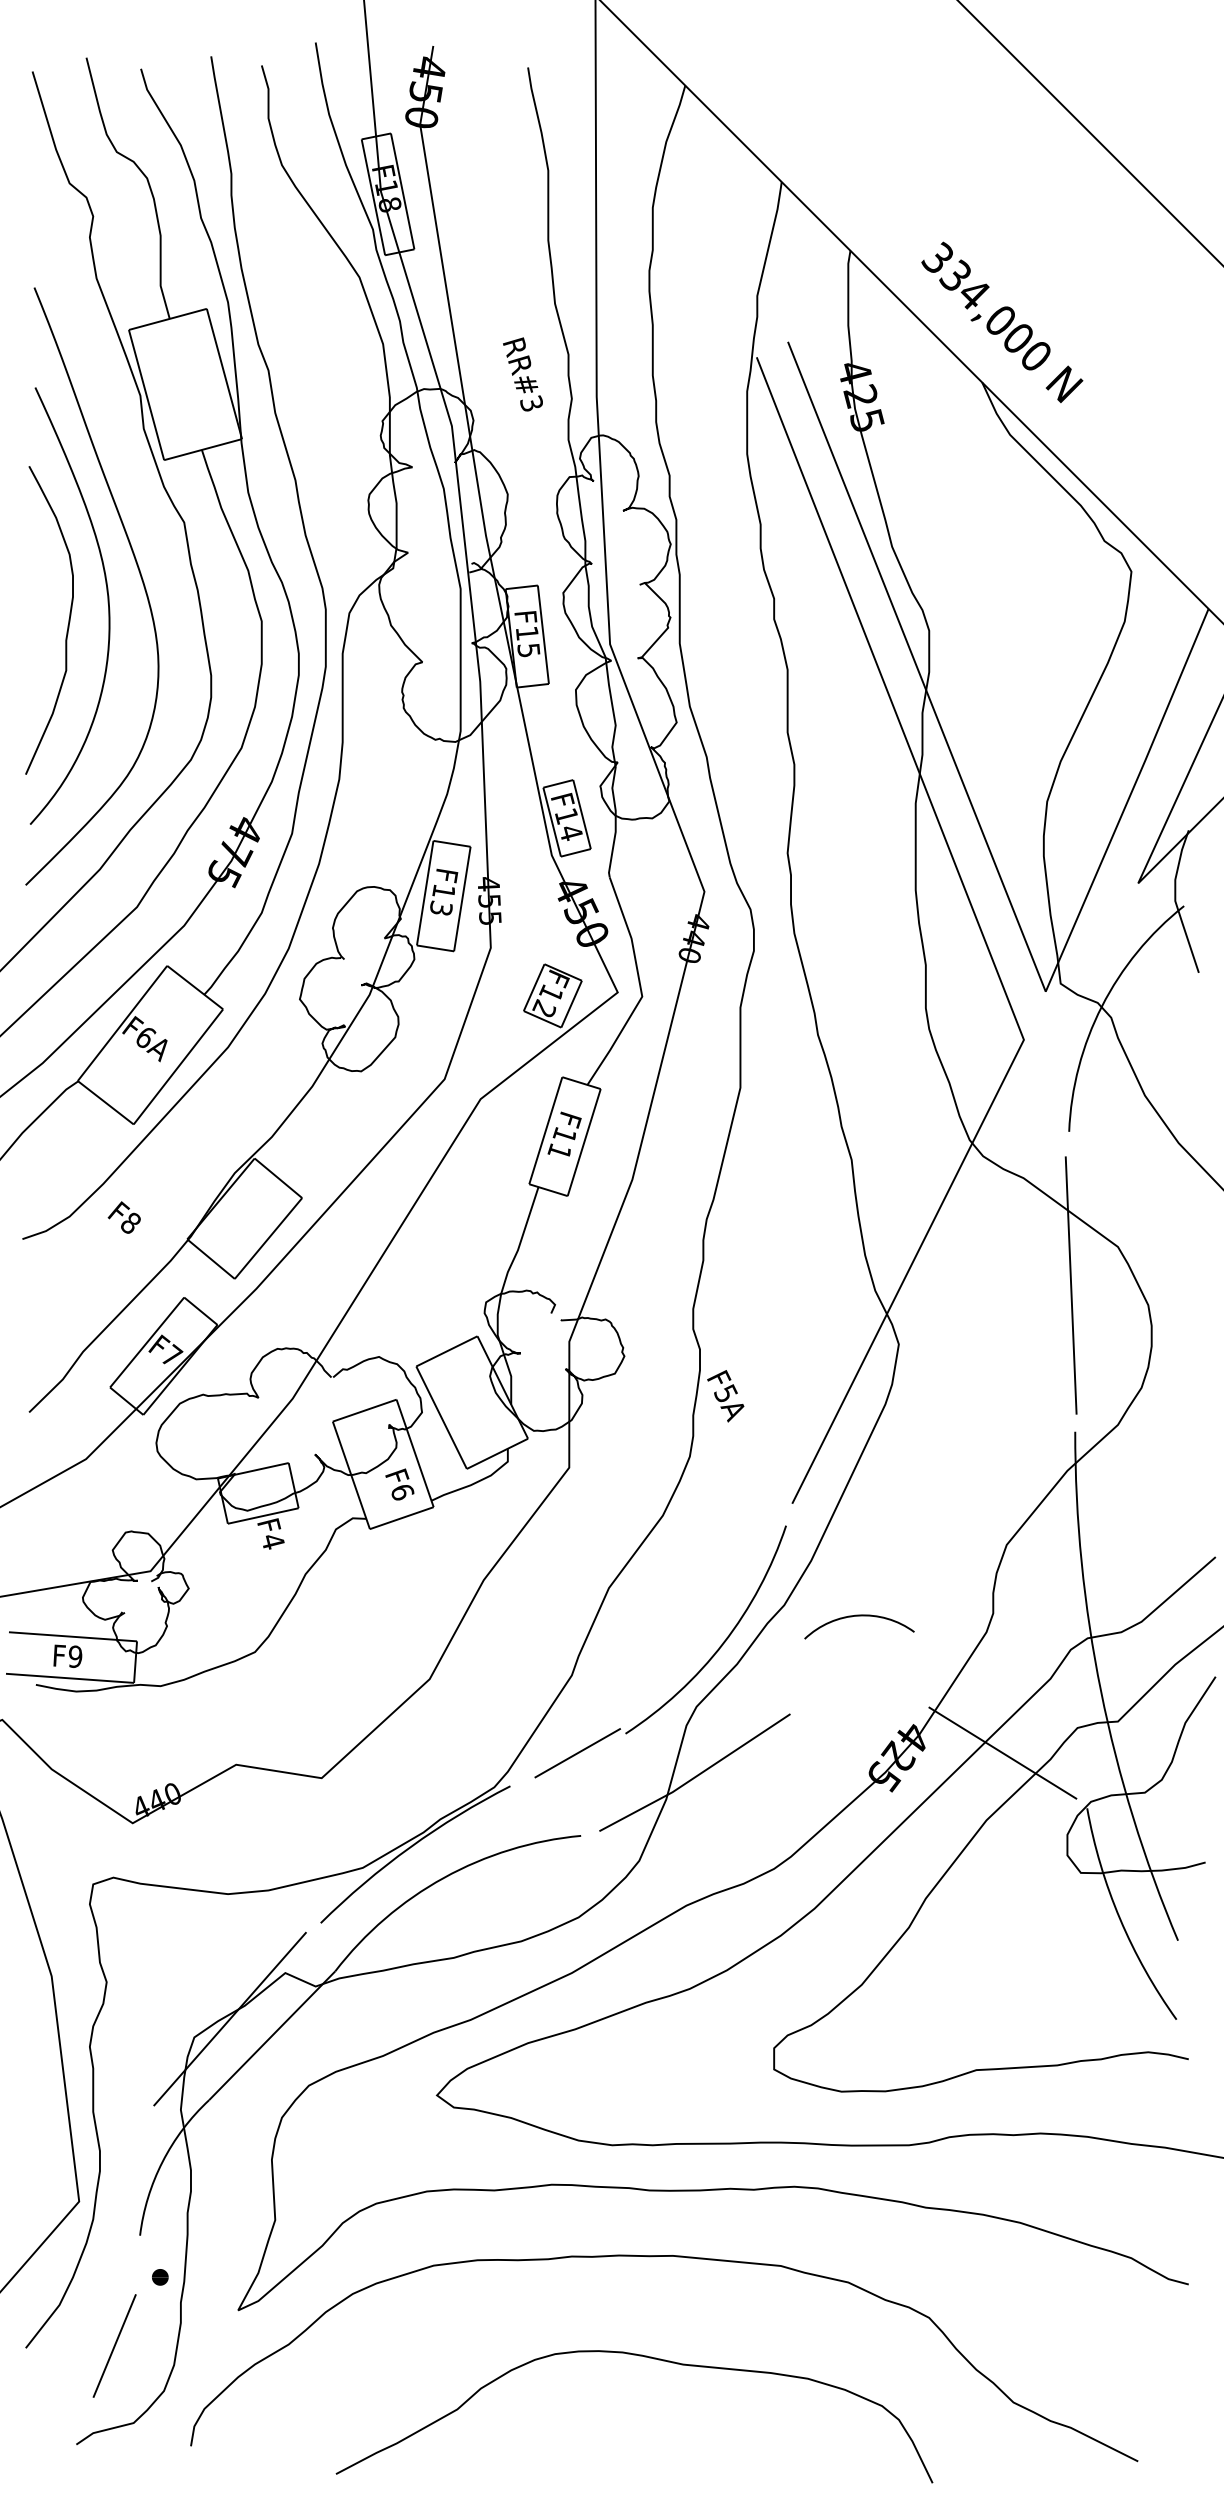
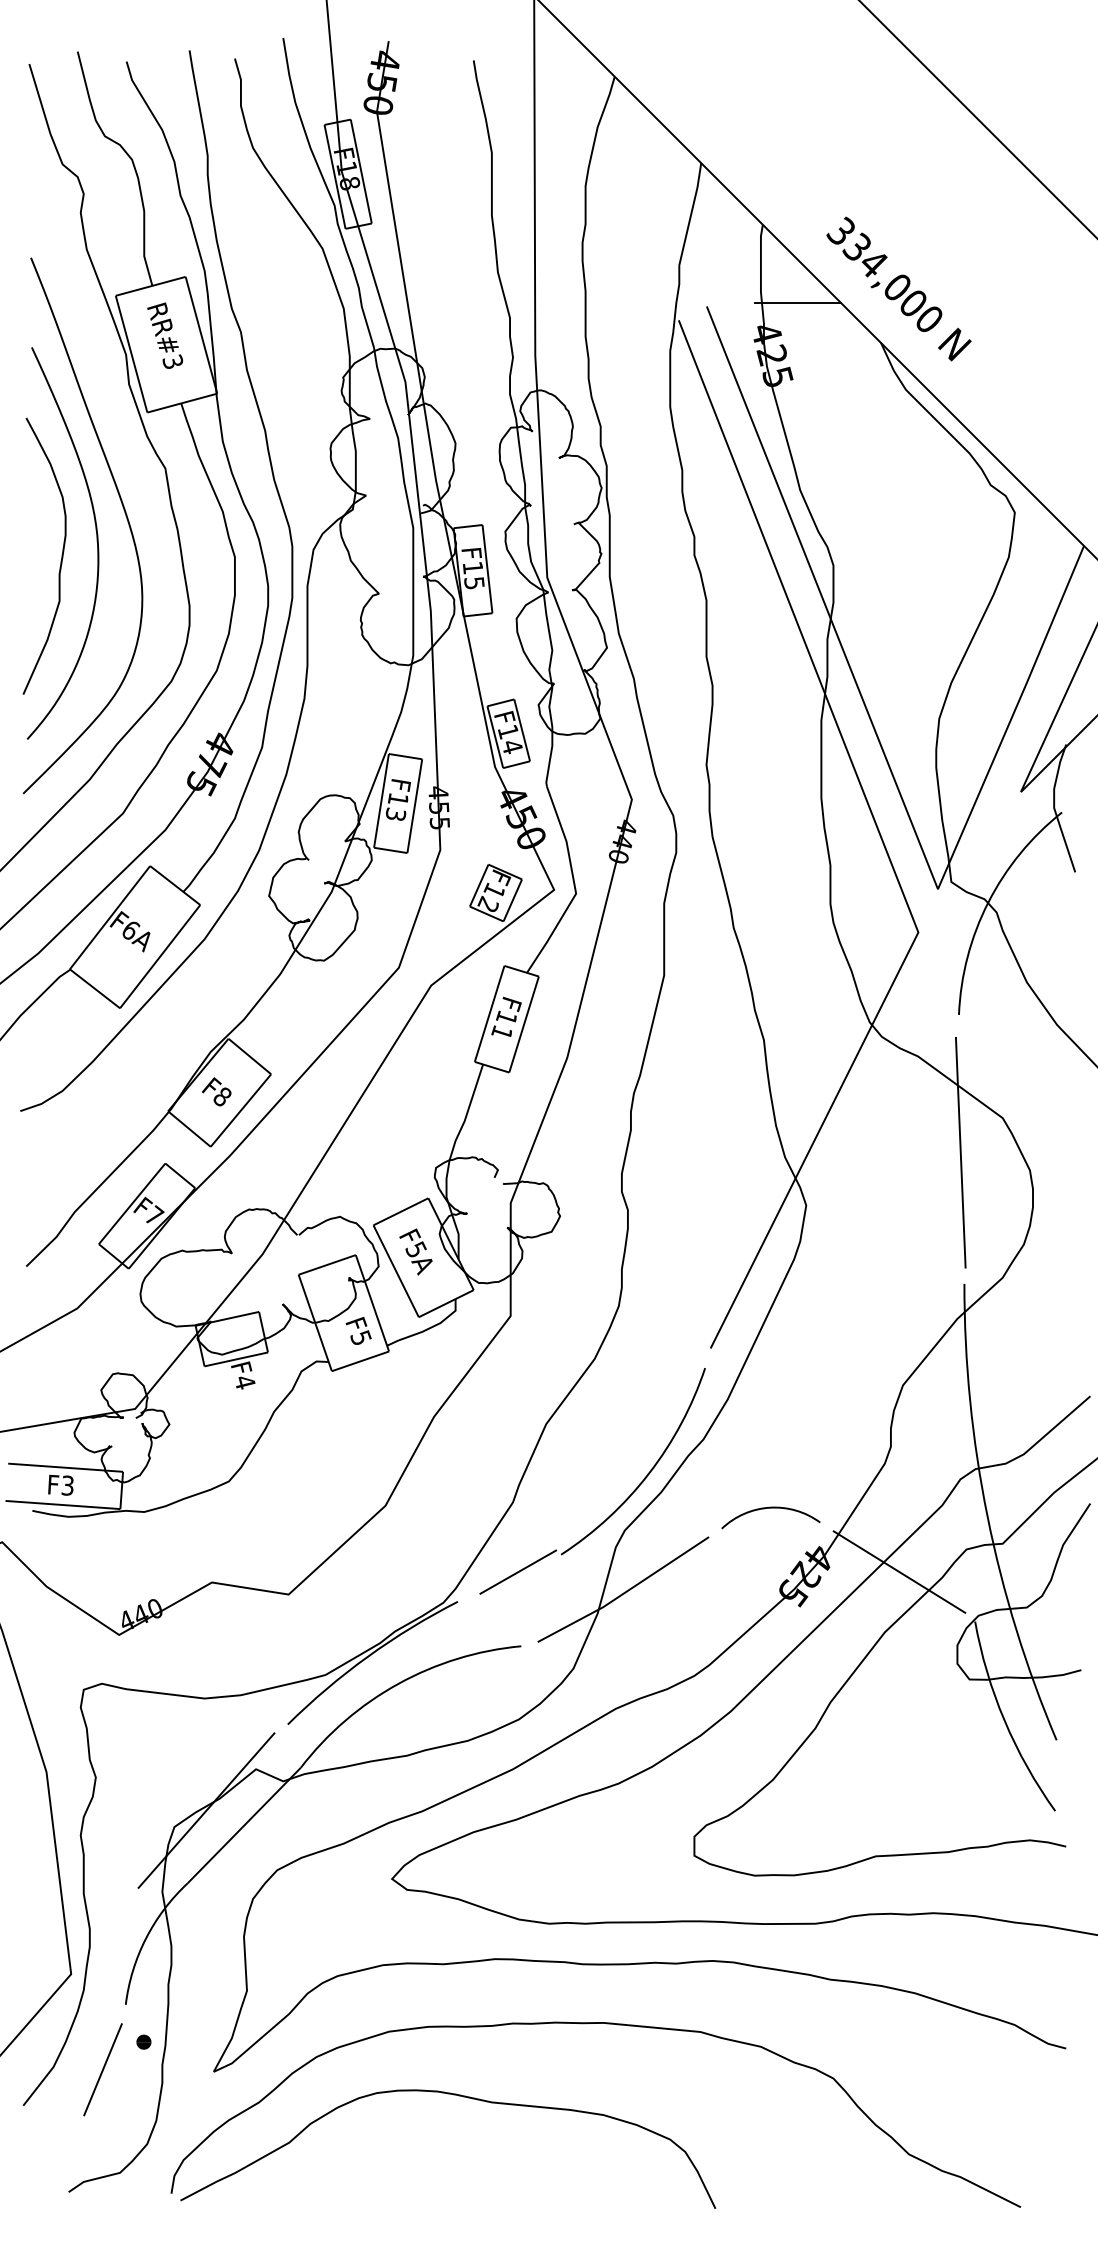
line: (889, 337) -> (797, 302), added
text: (523, 374) -> (165, 335), moved
text: (124, 1217) -> (216, 1091), moved
text: (725, 1395) -> (415, 1251), moved
text: (401, 1491) -> (360, 1337), F6 -> F5
arc: (858, 1616) -> (770, 1508), moved
text: (75, 1656) -> (67, 1485), F9 -> F3
line: (114, 2345) -> (102, 2069), moved
curve: (646, 2357) -> (458, 2096), moved

